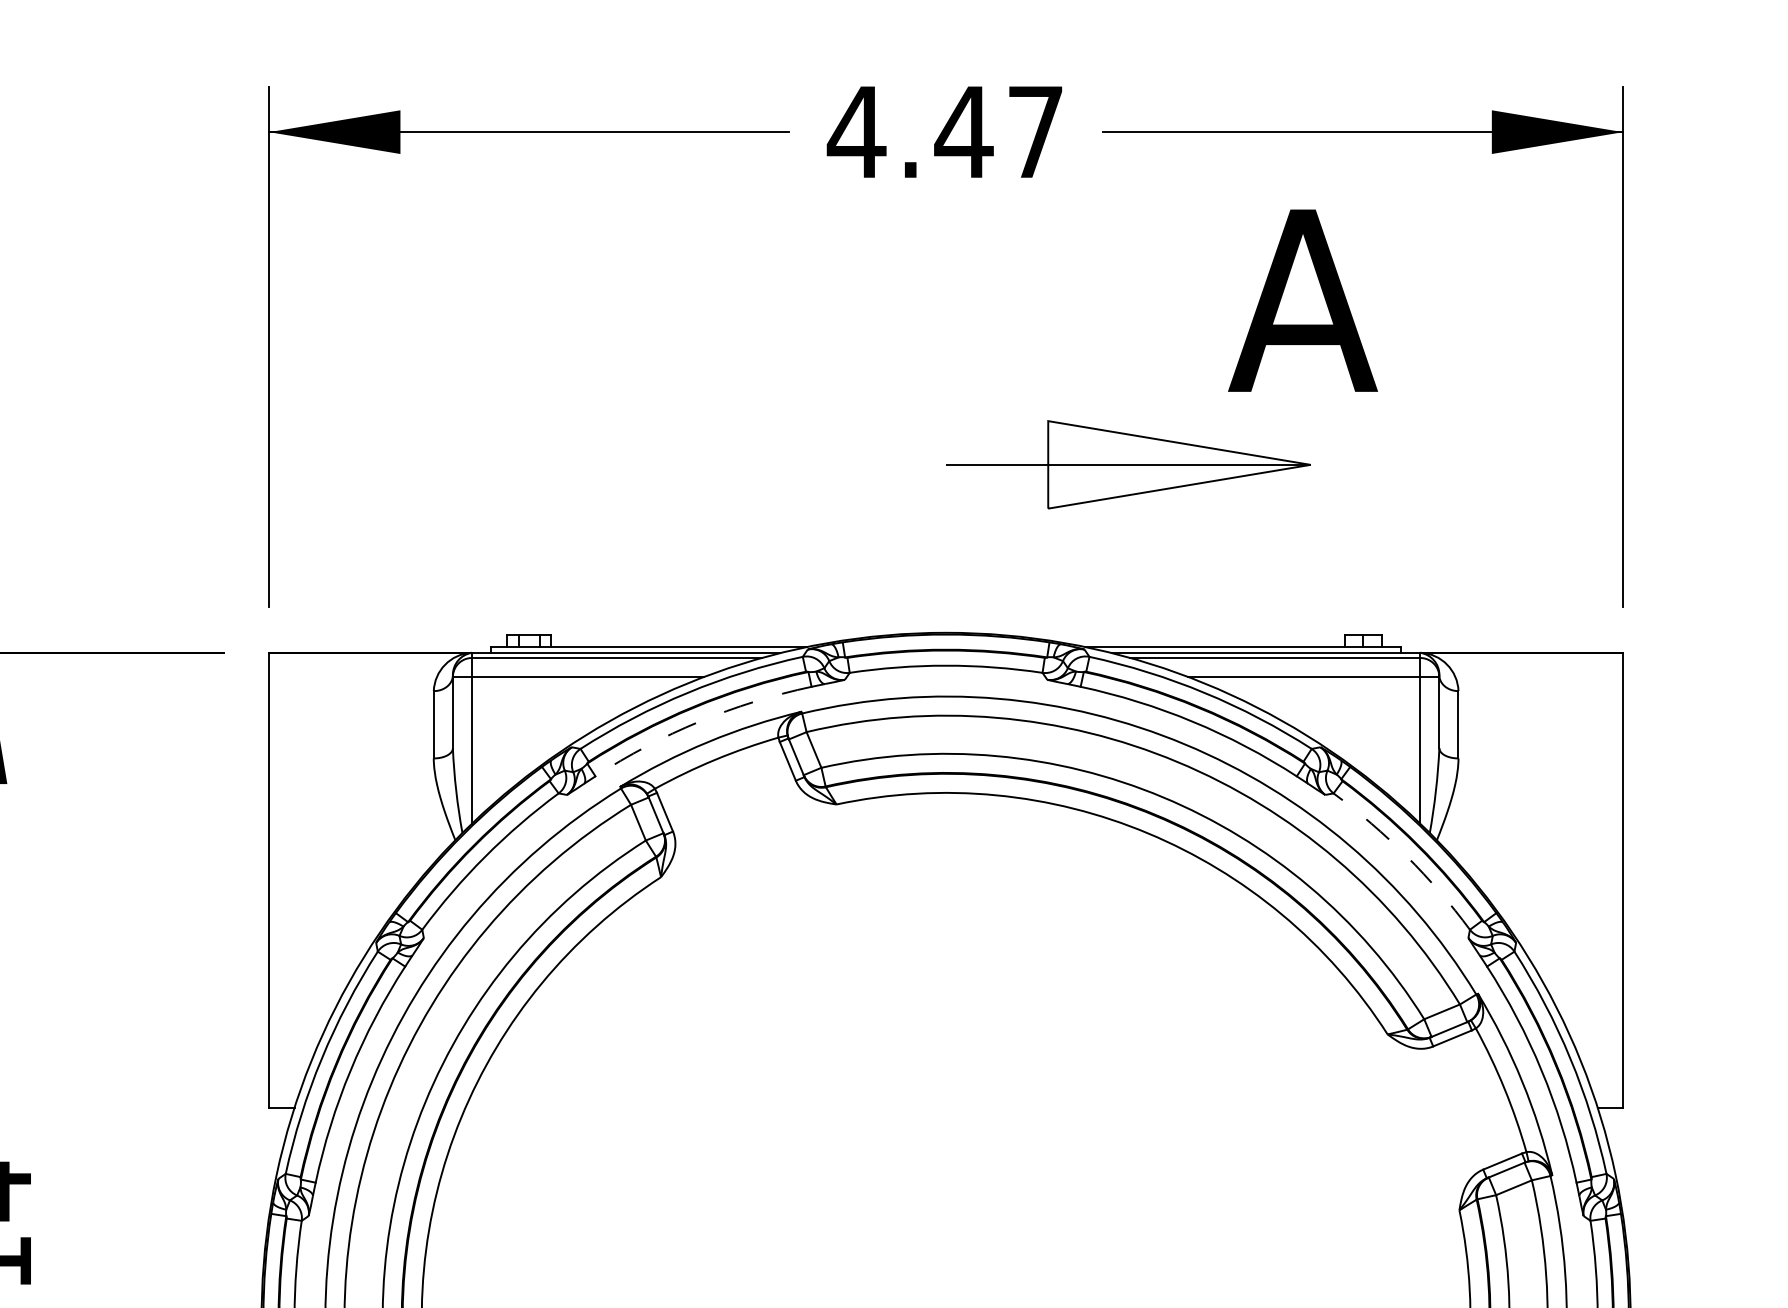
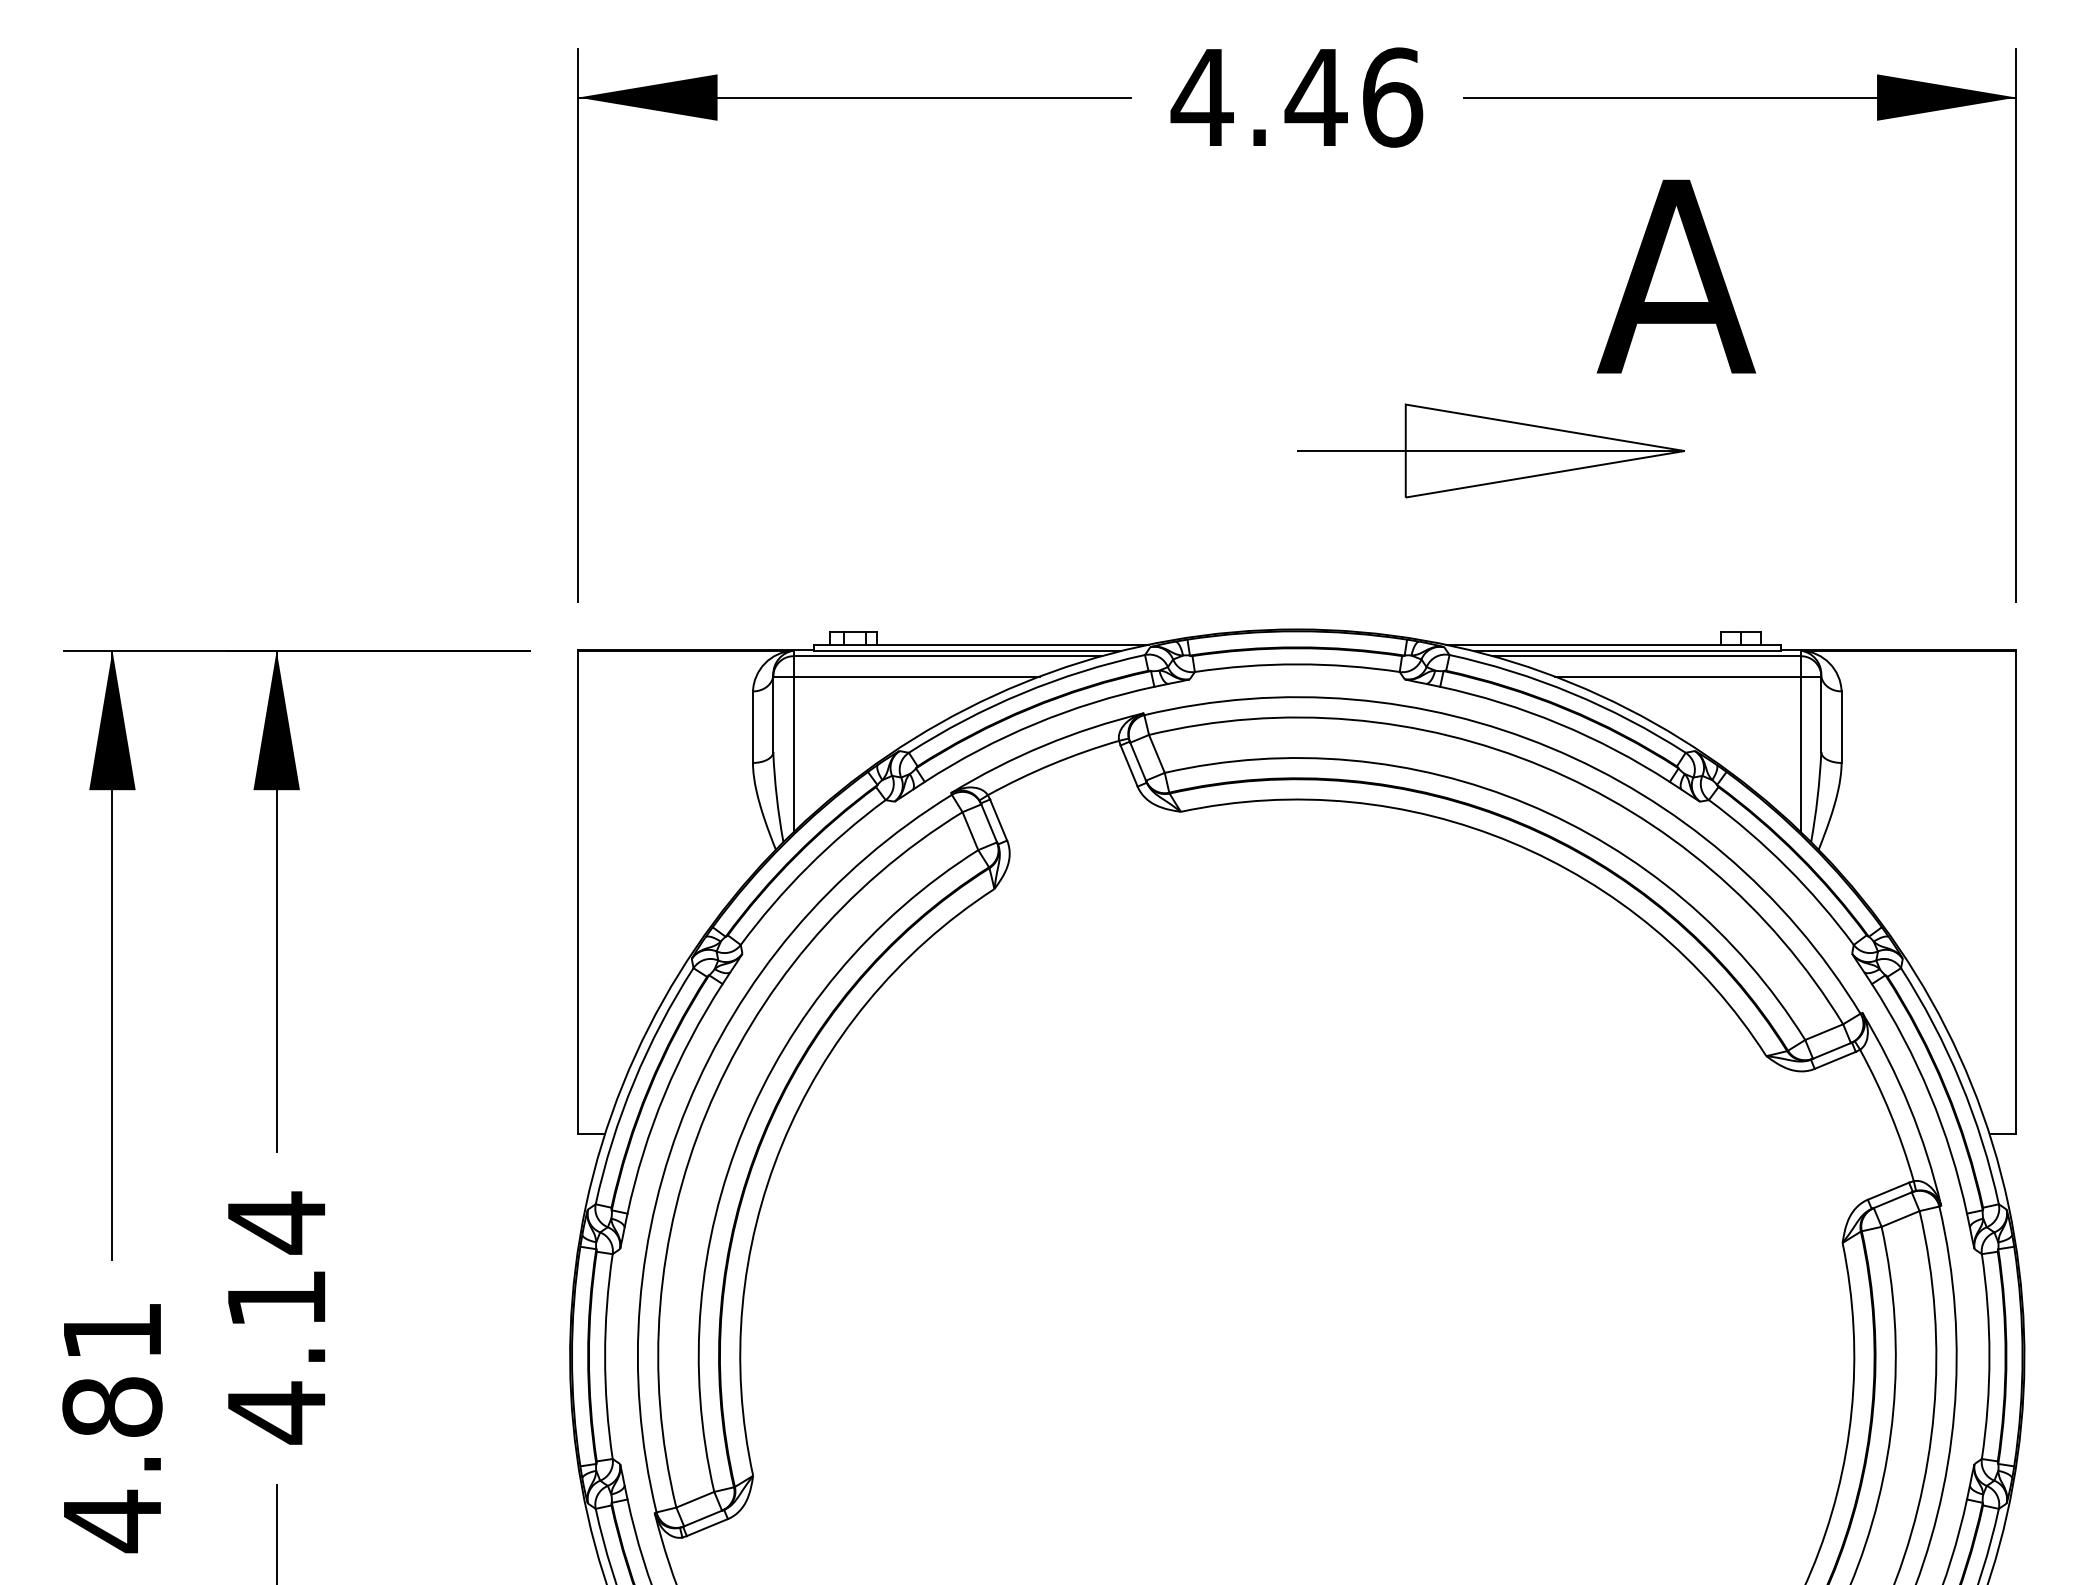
text: (1036, 132) -> (1393, 97), 4.47 -> 4.46
arc: (699, 721) -> (1035, 723), dashed -> solid
arc: (1406, 856) -> (1786, 867), dashed -> solid

